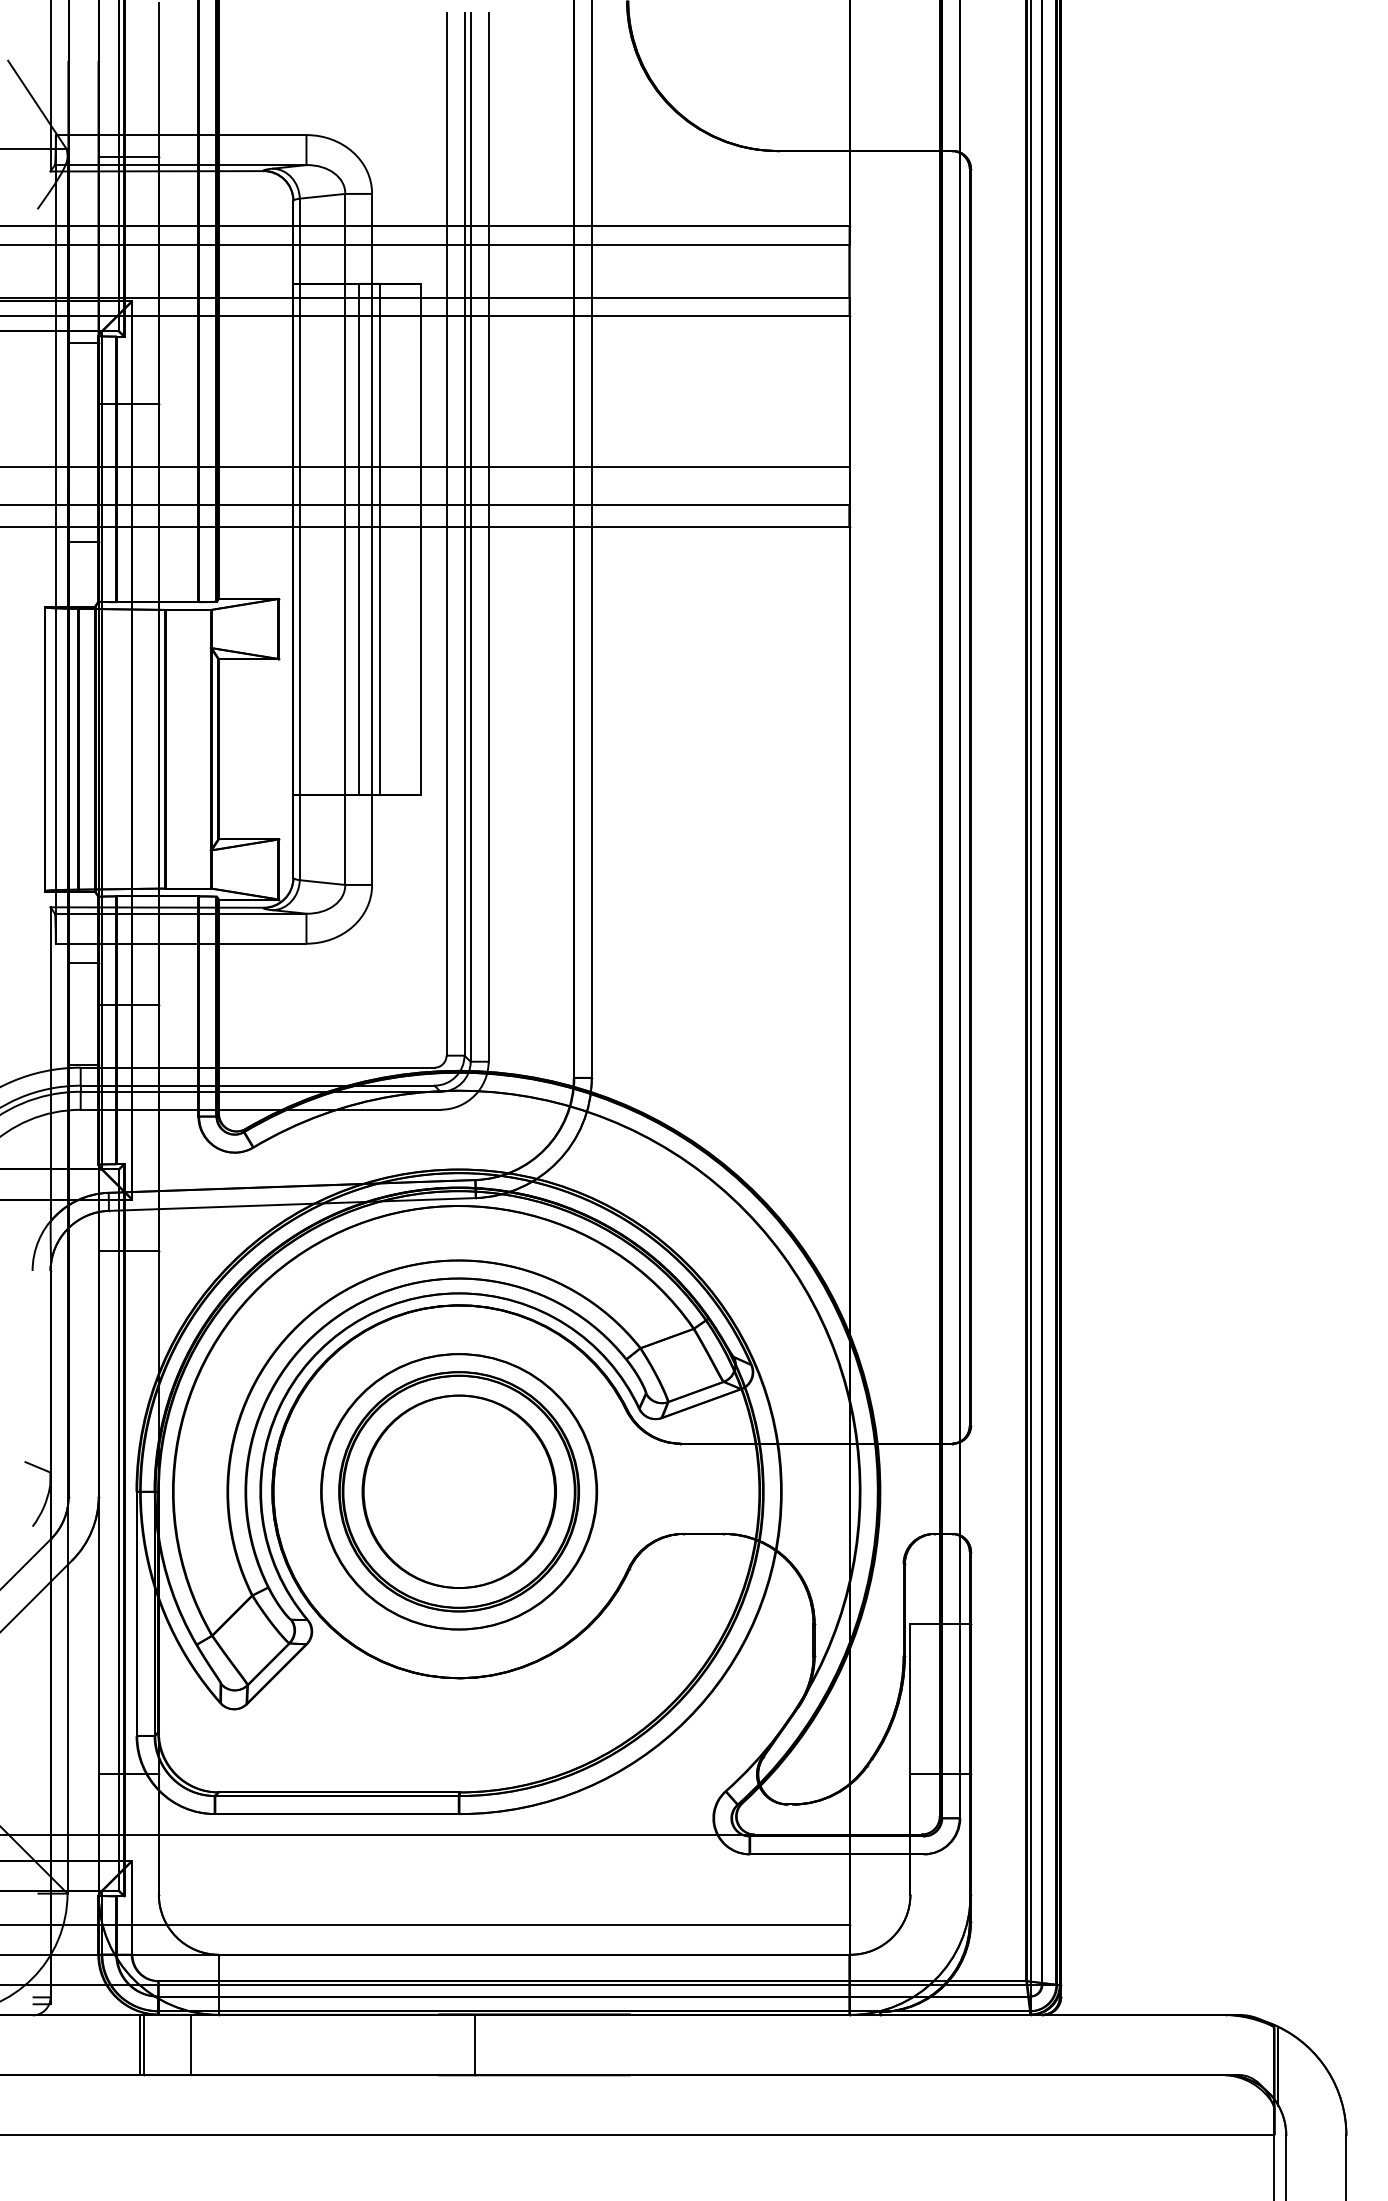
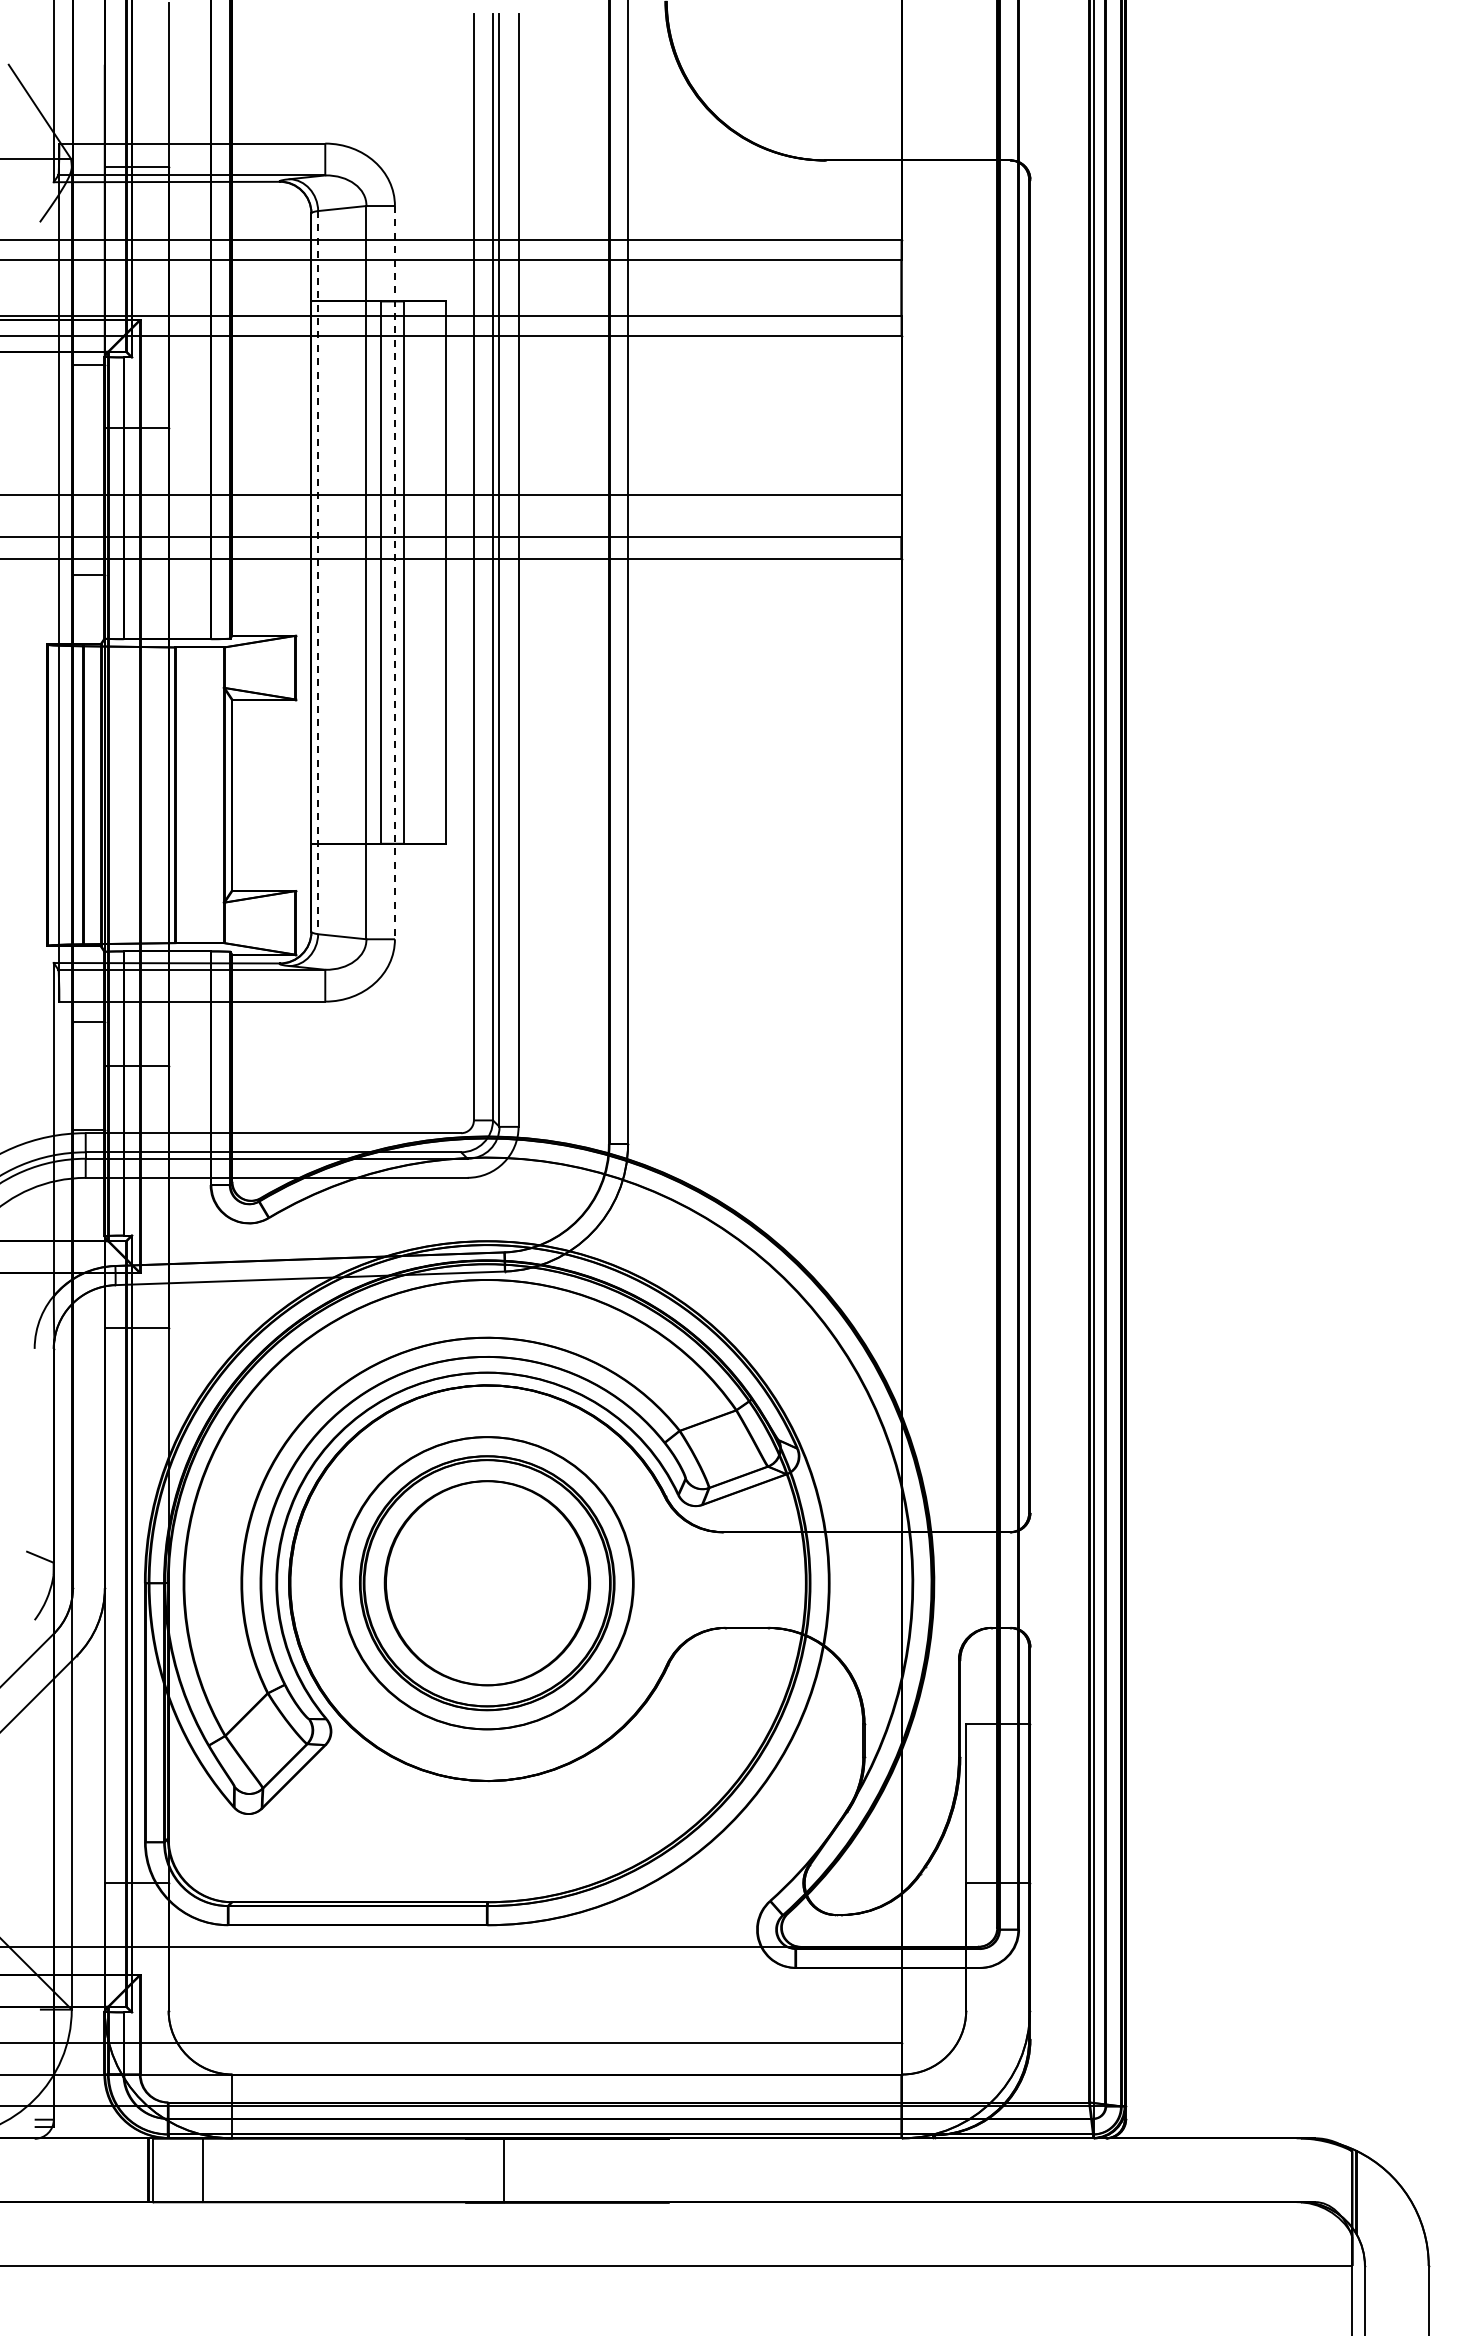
line: (300, 539) -> (318, 572), solid -> dashed
line: (371, 539) -> (394, 572), solid -> dashed

